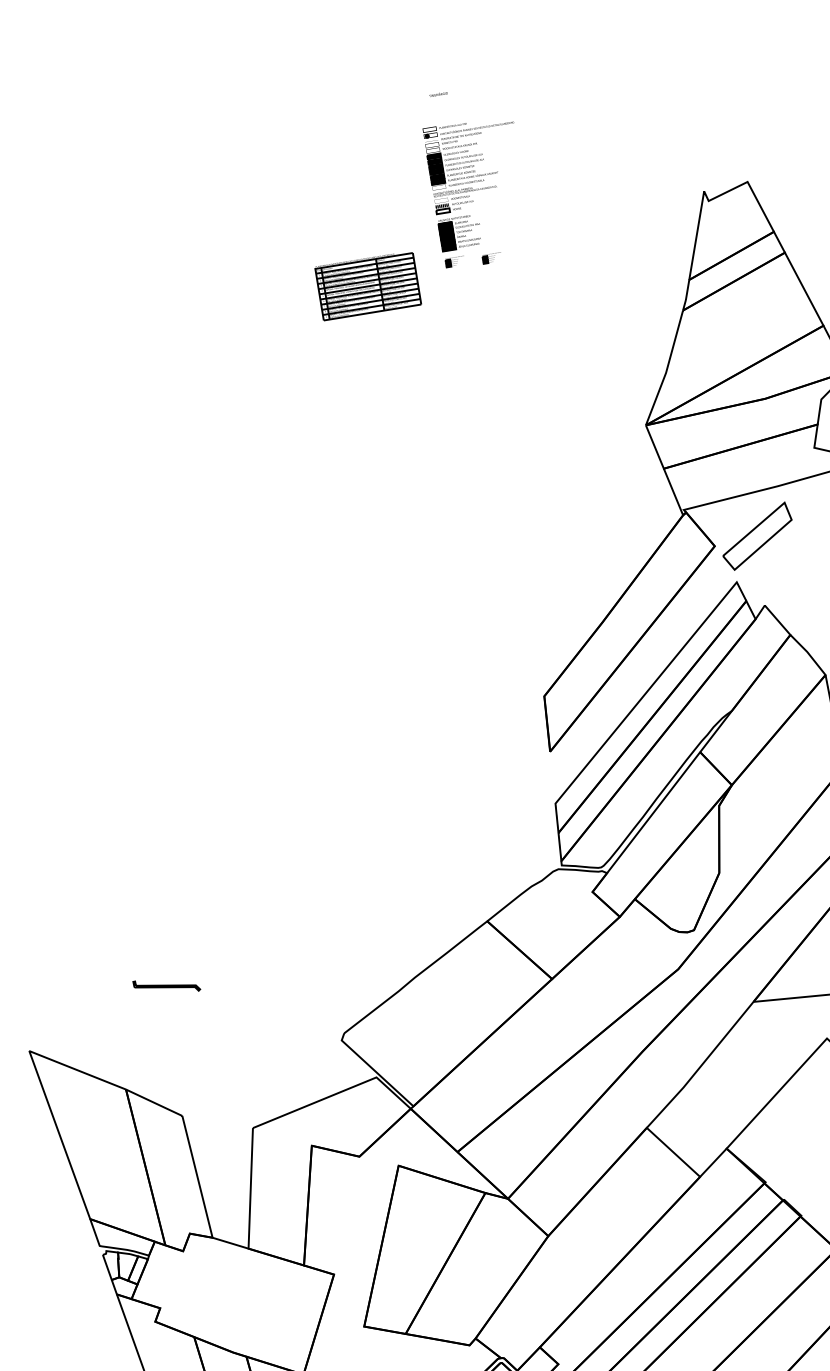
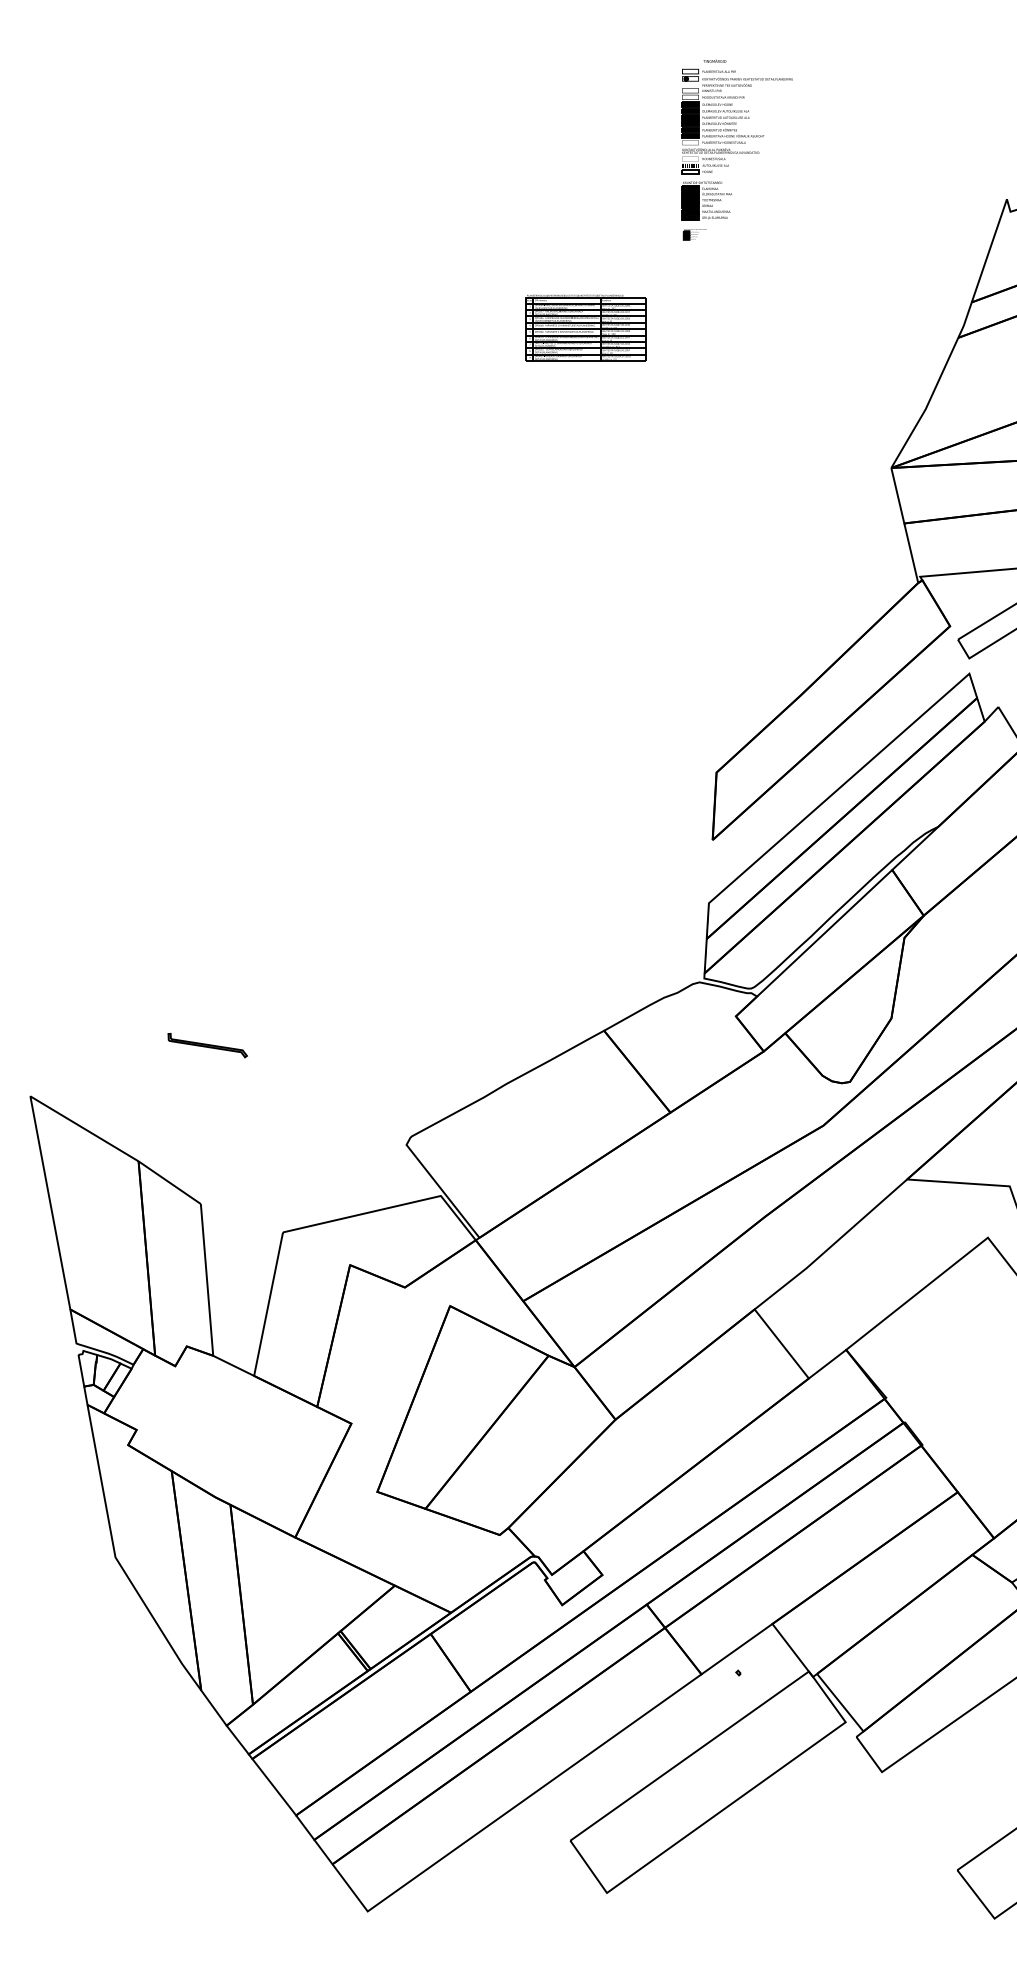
text: (438, 93) -> (714, 60), moved
part: (491, 258) -> (739, 237), removed
part: (367, 285) -> (585, 327), moved

